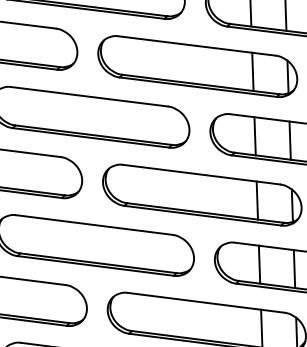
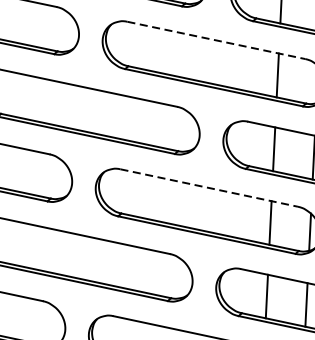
line: (197, 46) -> (216, 41), solid -> dashed
line: (202, 174) -> (210, 187), solid -> dashed

